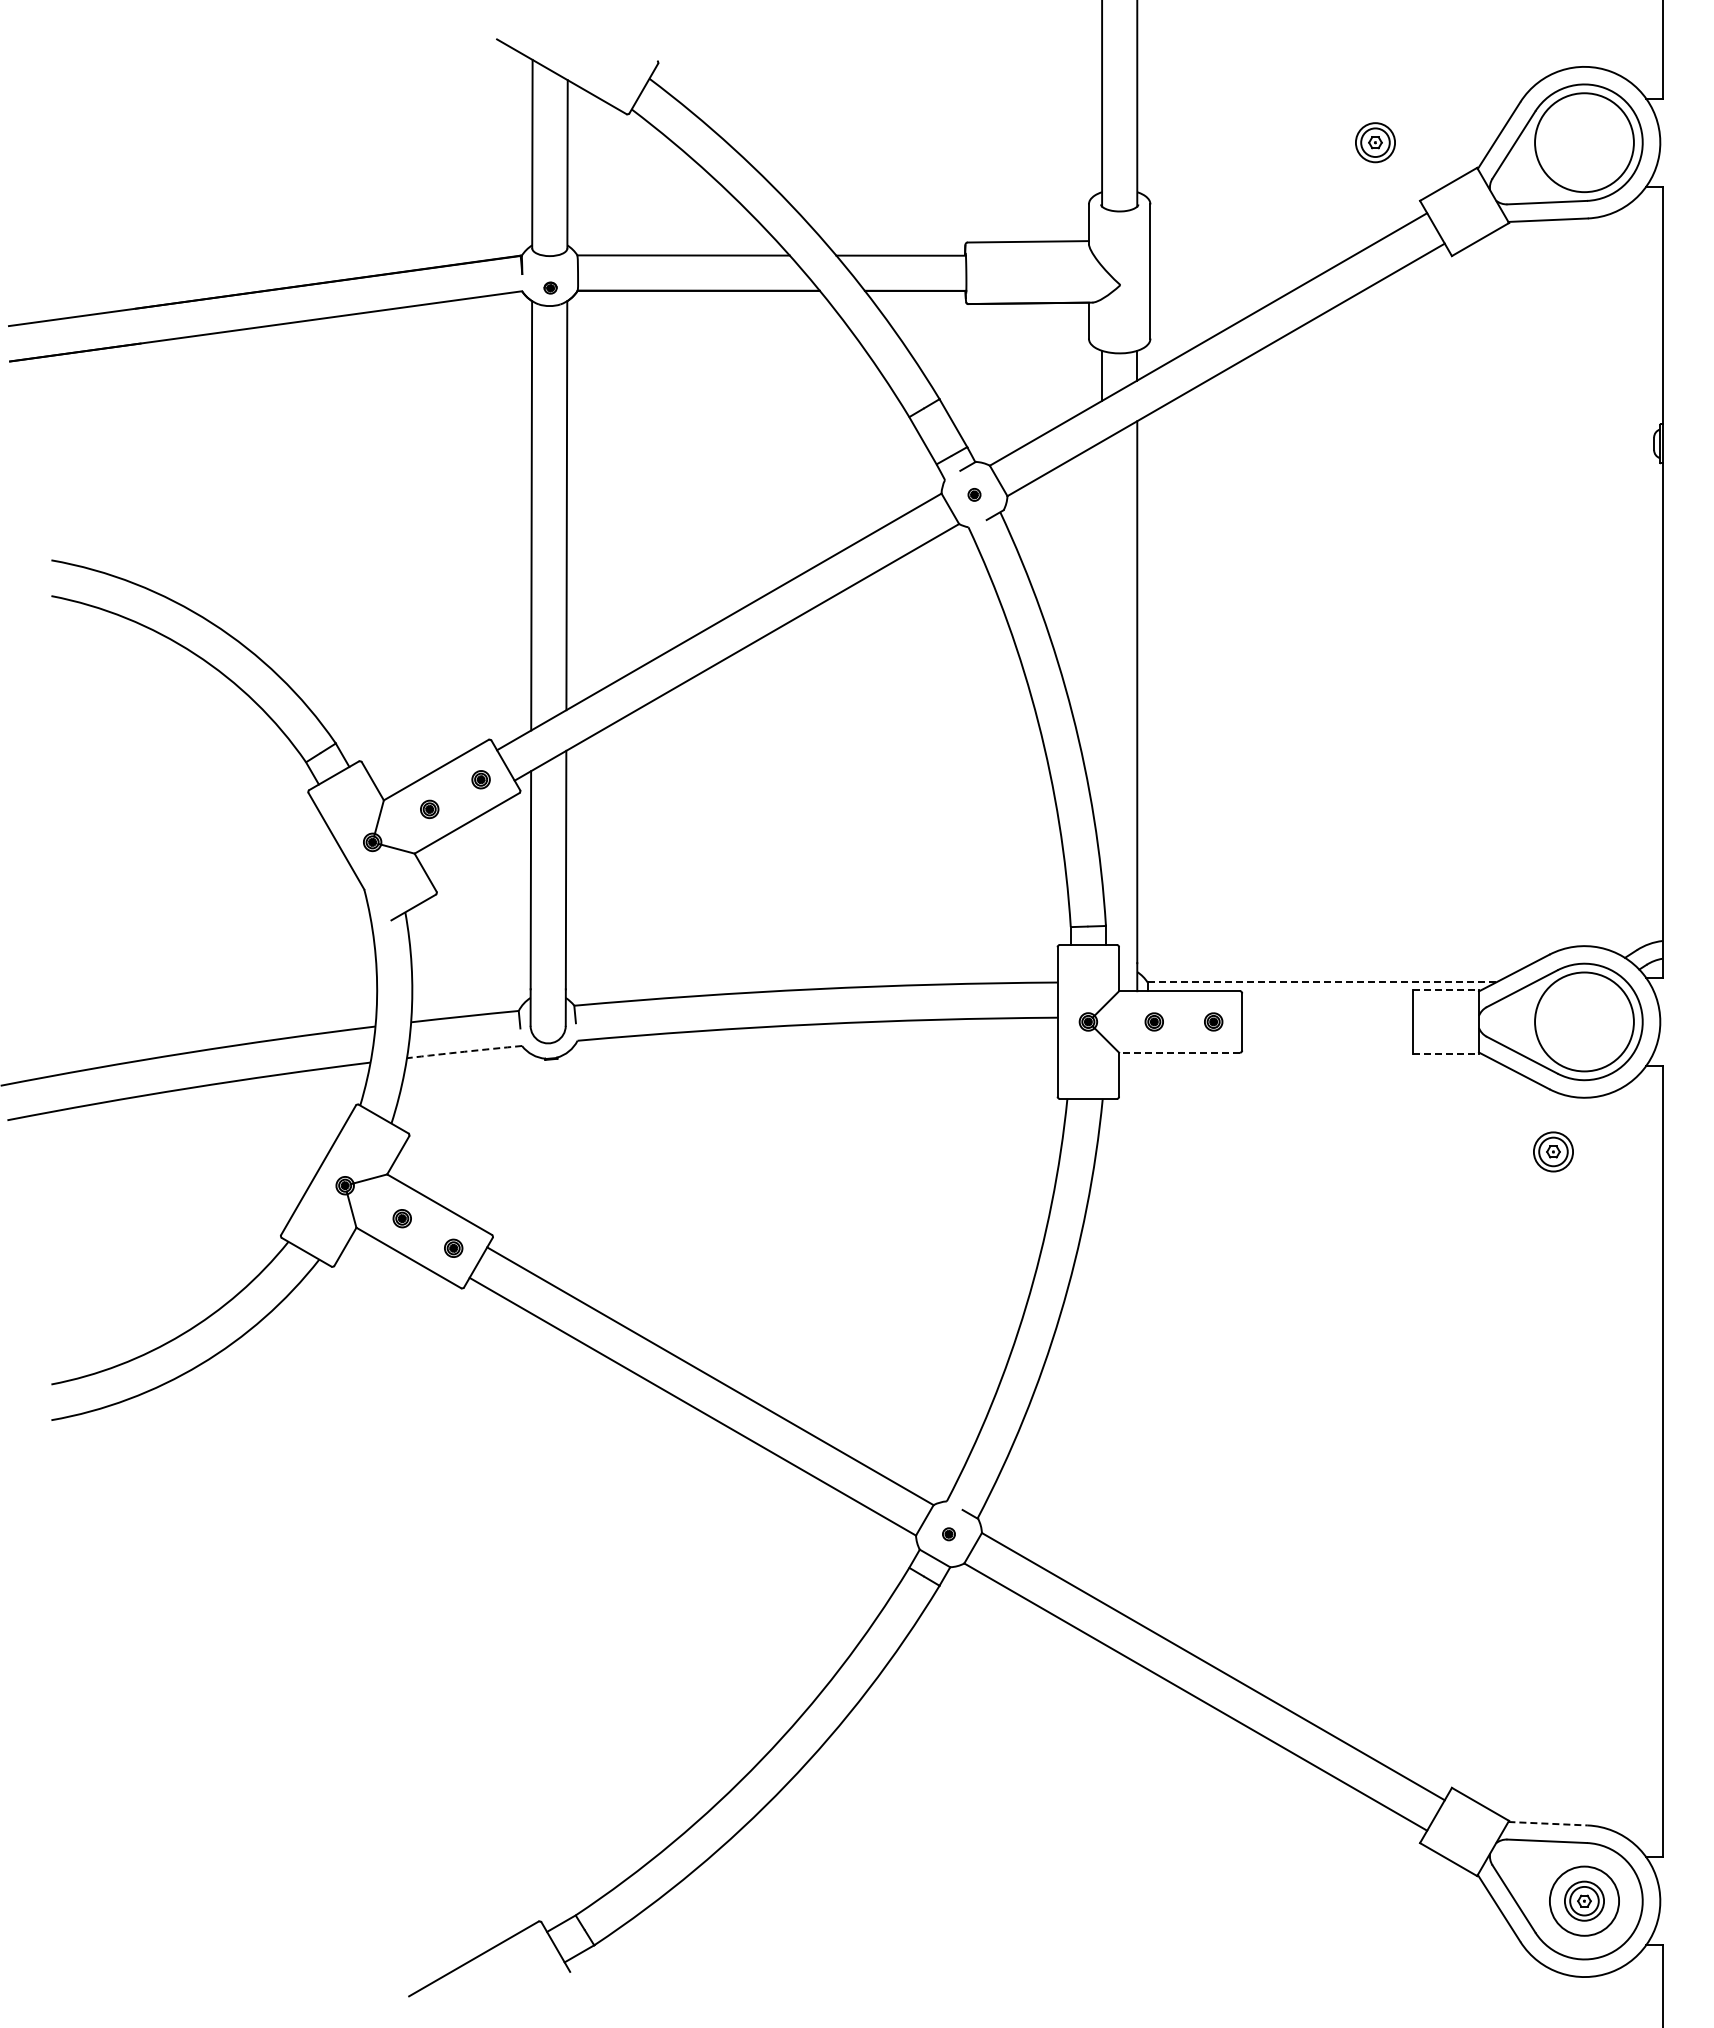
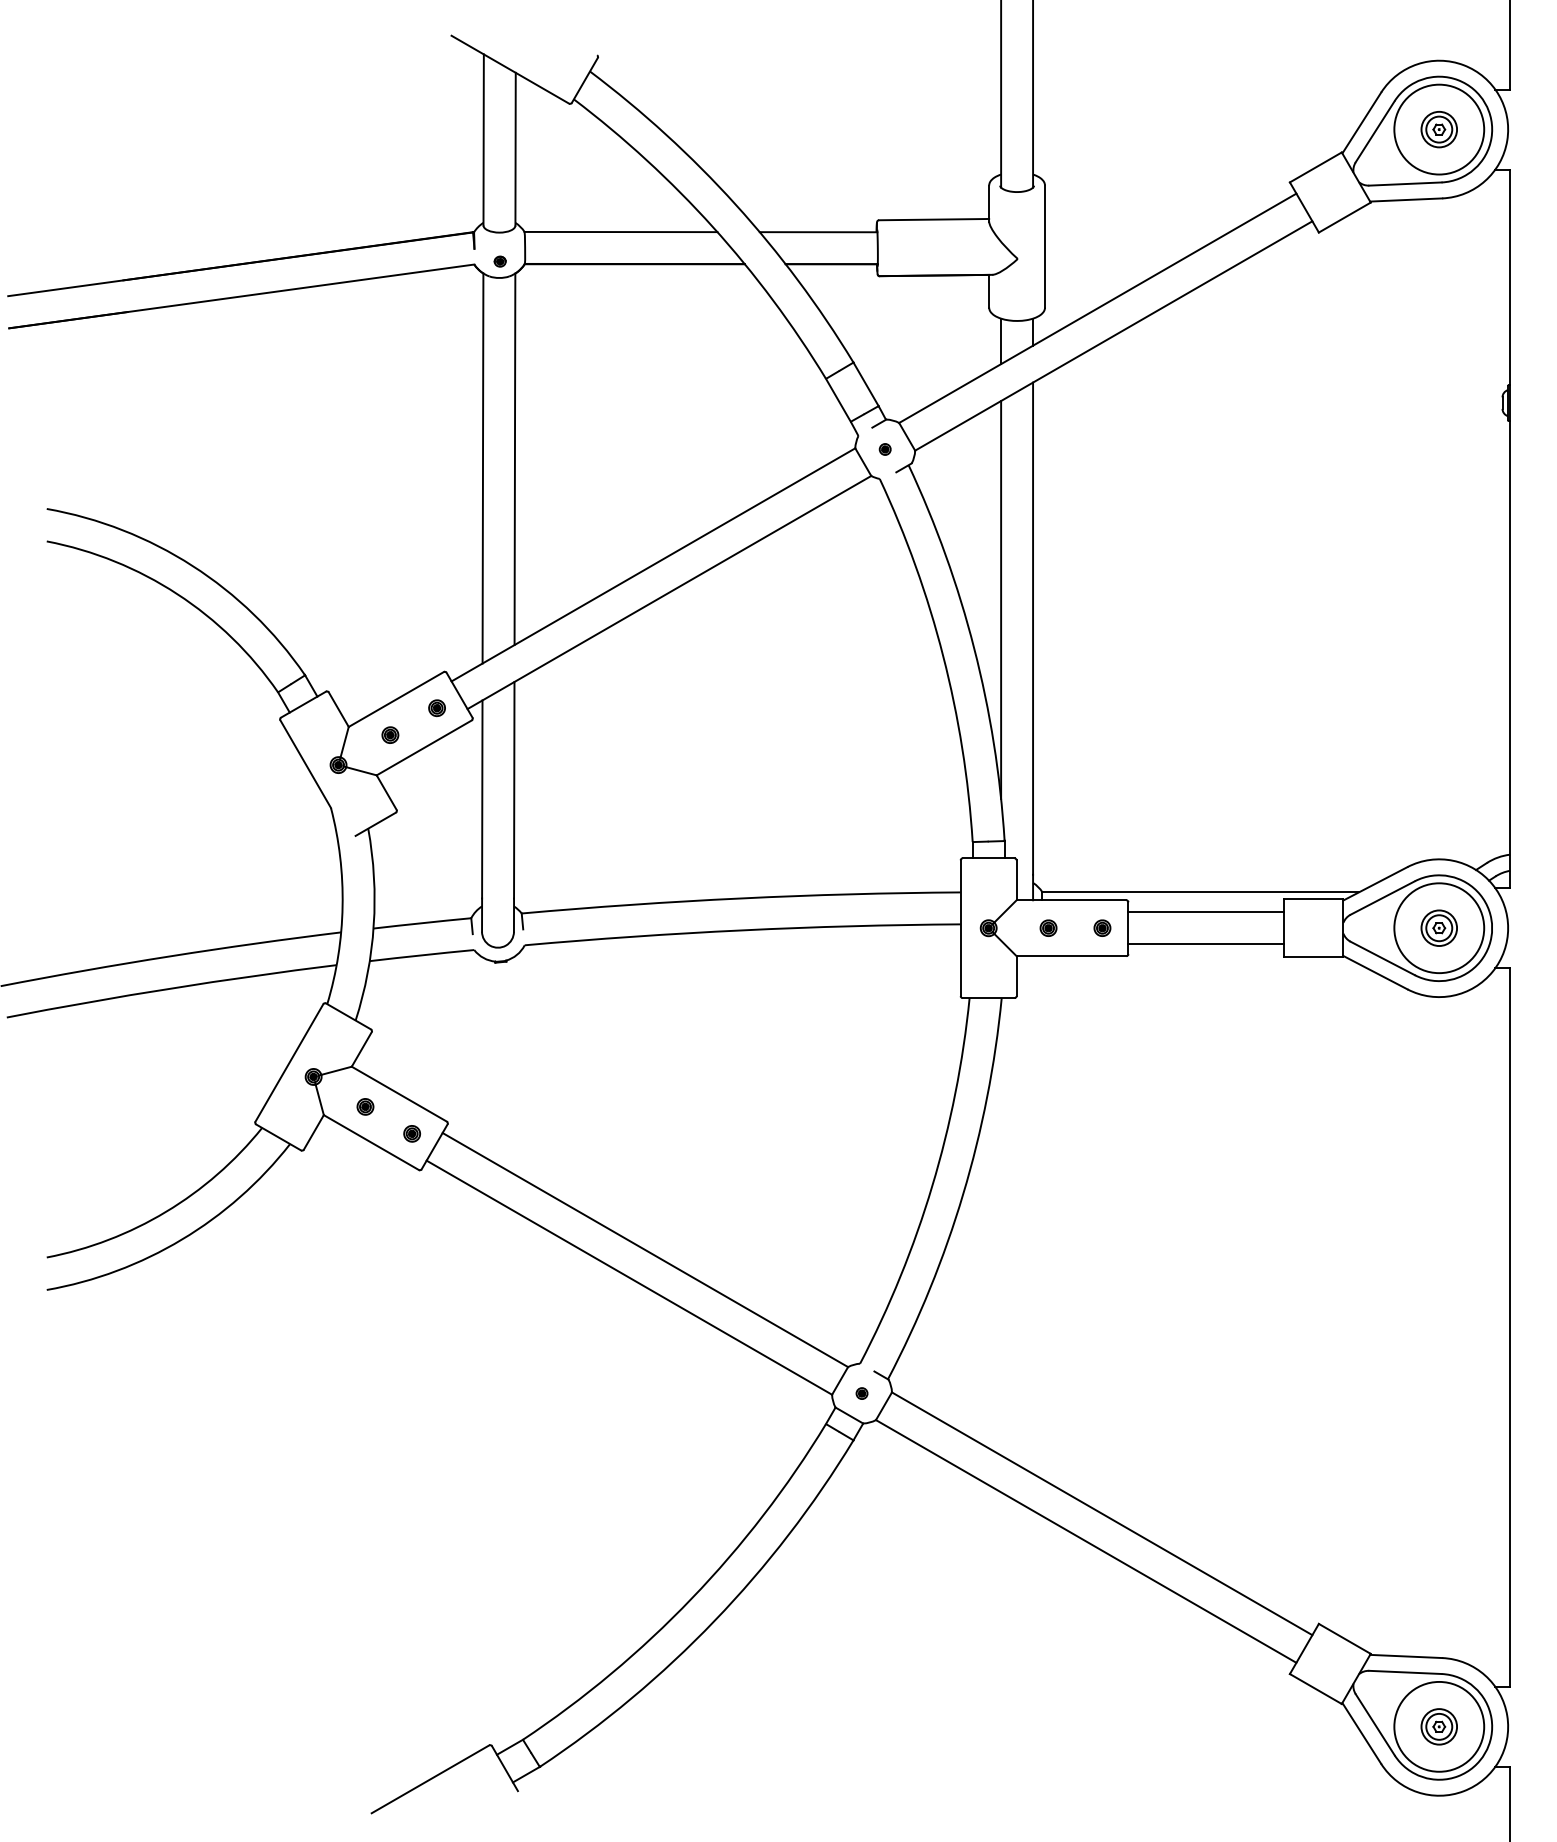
part: (1375, 142) -> (1439, 129), moved
line: (1102, 660) -> (1001, 599), added
line: (1321, 982) -> (1200, 892), dashed -> solid
line: (1446, 990) -> (1313, 899), dashed -> solid
line: (1327, 1004) -> (1205, 912), added
line: (1327, 1039) -> (1205, 944), added
arc: (464, 1051) -> (421, 955), dashed -> solid
line: (1179, 1052) -> (1071, 955), dashed -> solid
line: (1446, 1053) -> (1313, 956), dashed -> solid
part: (1553, 1151) -> (1439, 927), moved
line: (1548, 1823) -> (1406, 1656), dashed -> solid
circle: (1584, 1900) -> (1439, 1726), size x1.43

